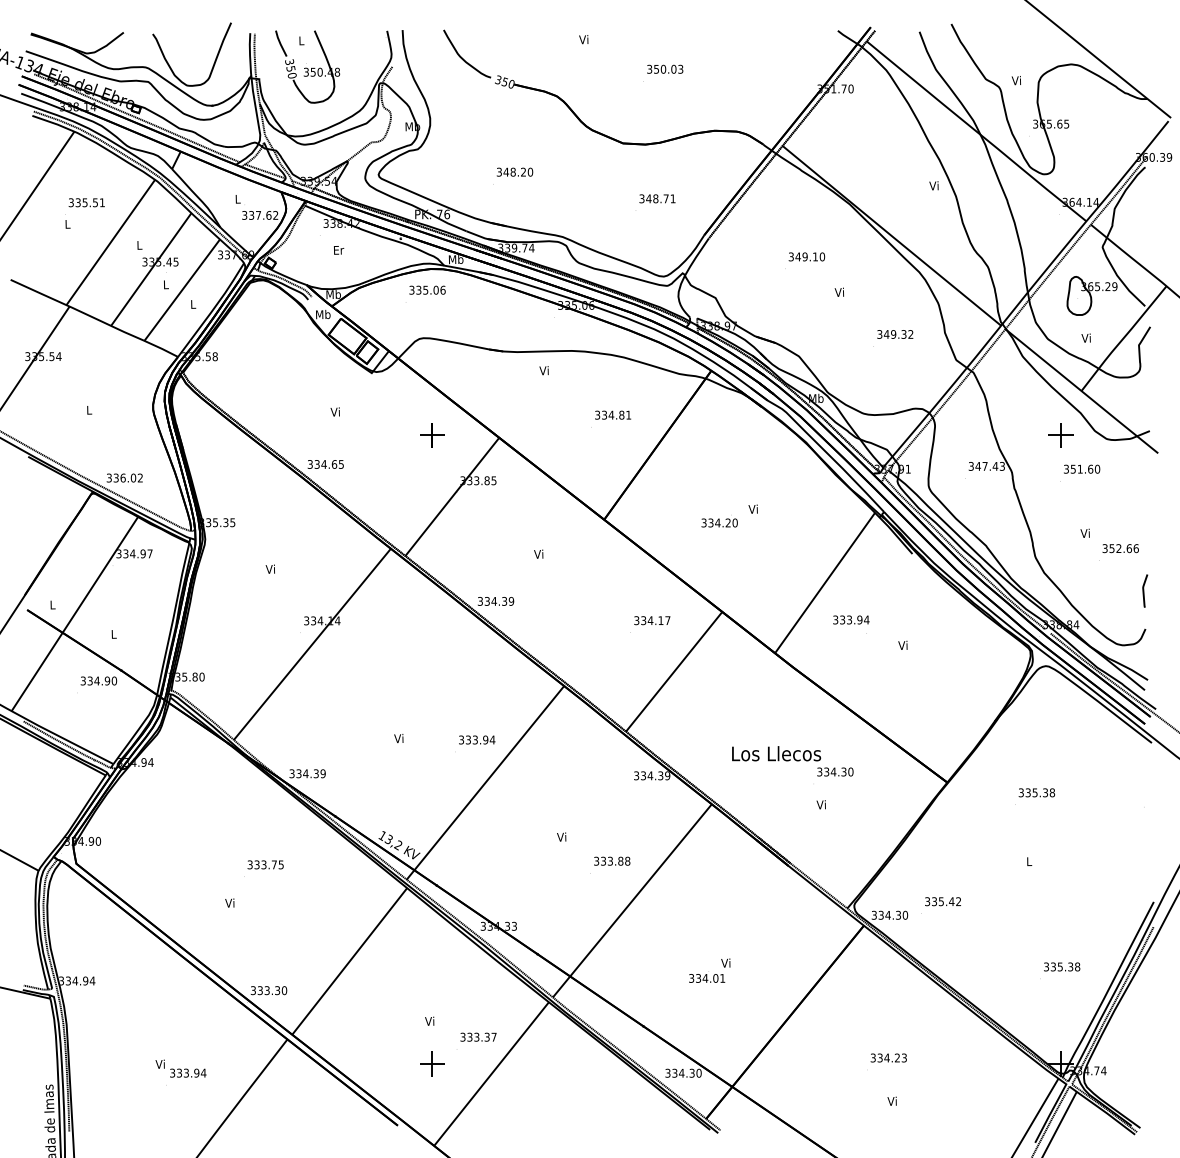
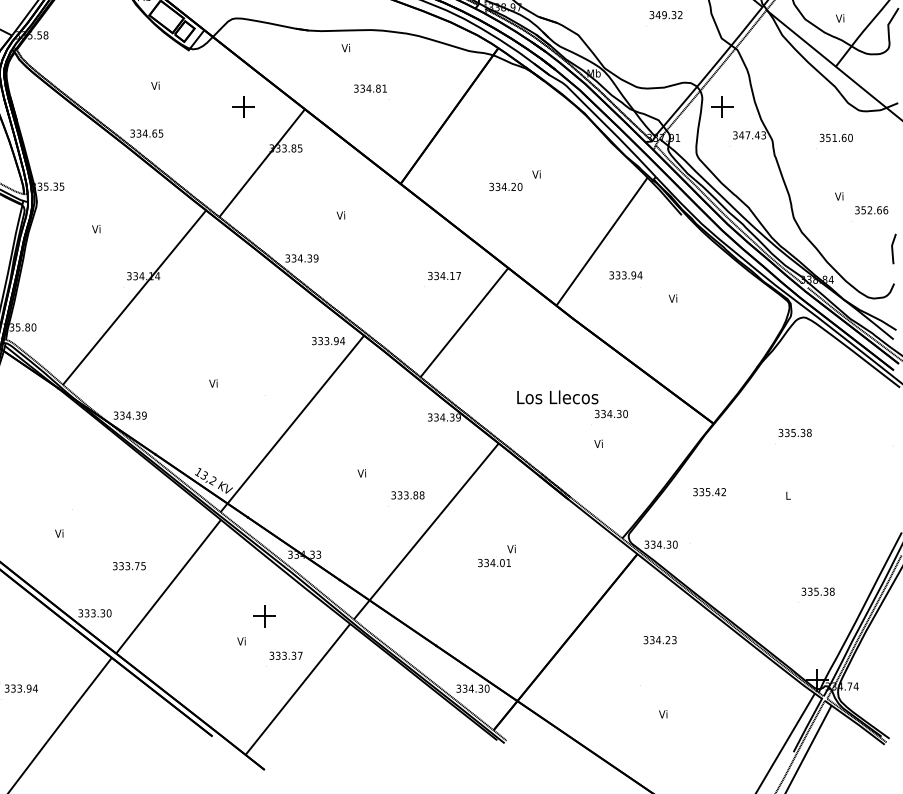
text: (613, 414) -> (370, 88), moved
part: (1060, 435) -> (721, 107), moved
text: (477, 739) -> (328, 340), moved
text: (265, 864) -> (129, 565), moved
text: (942, 901) -> (709, 491), moved
text: (709, 970) -> (496, 555), moved
text: (888, 1057) -> (659, 639), moved
part: (432, 1063) -> (265, 615), moved

